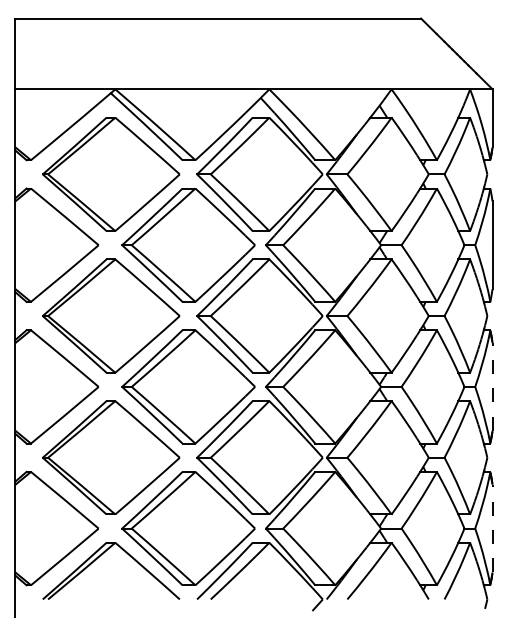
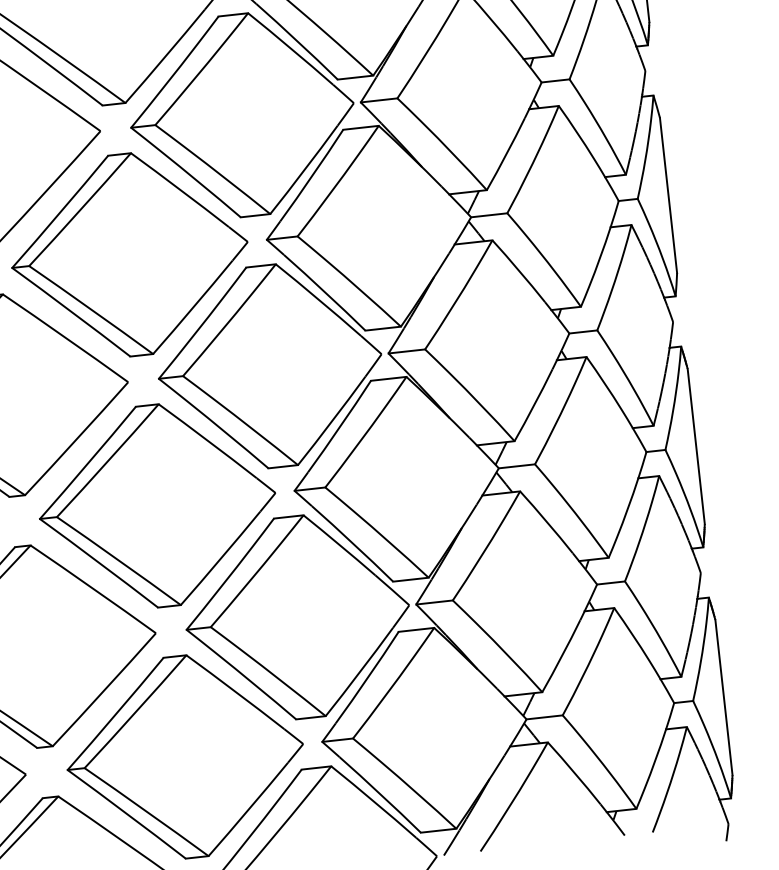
line: (492, 386) -> (696, 445), dashed -> solid
line: (492, 528) -> (723, 697), dashed -> solid

